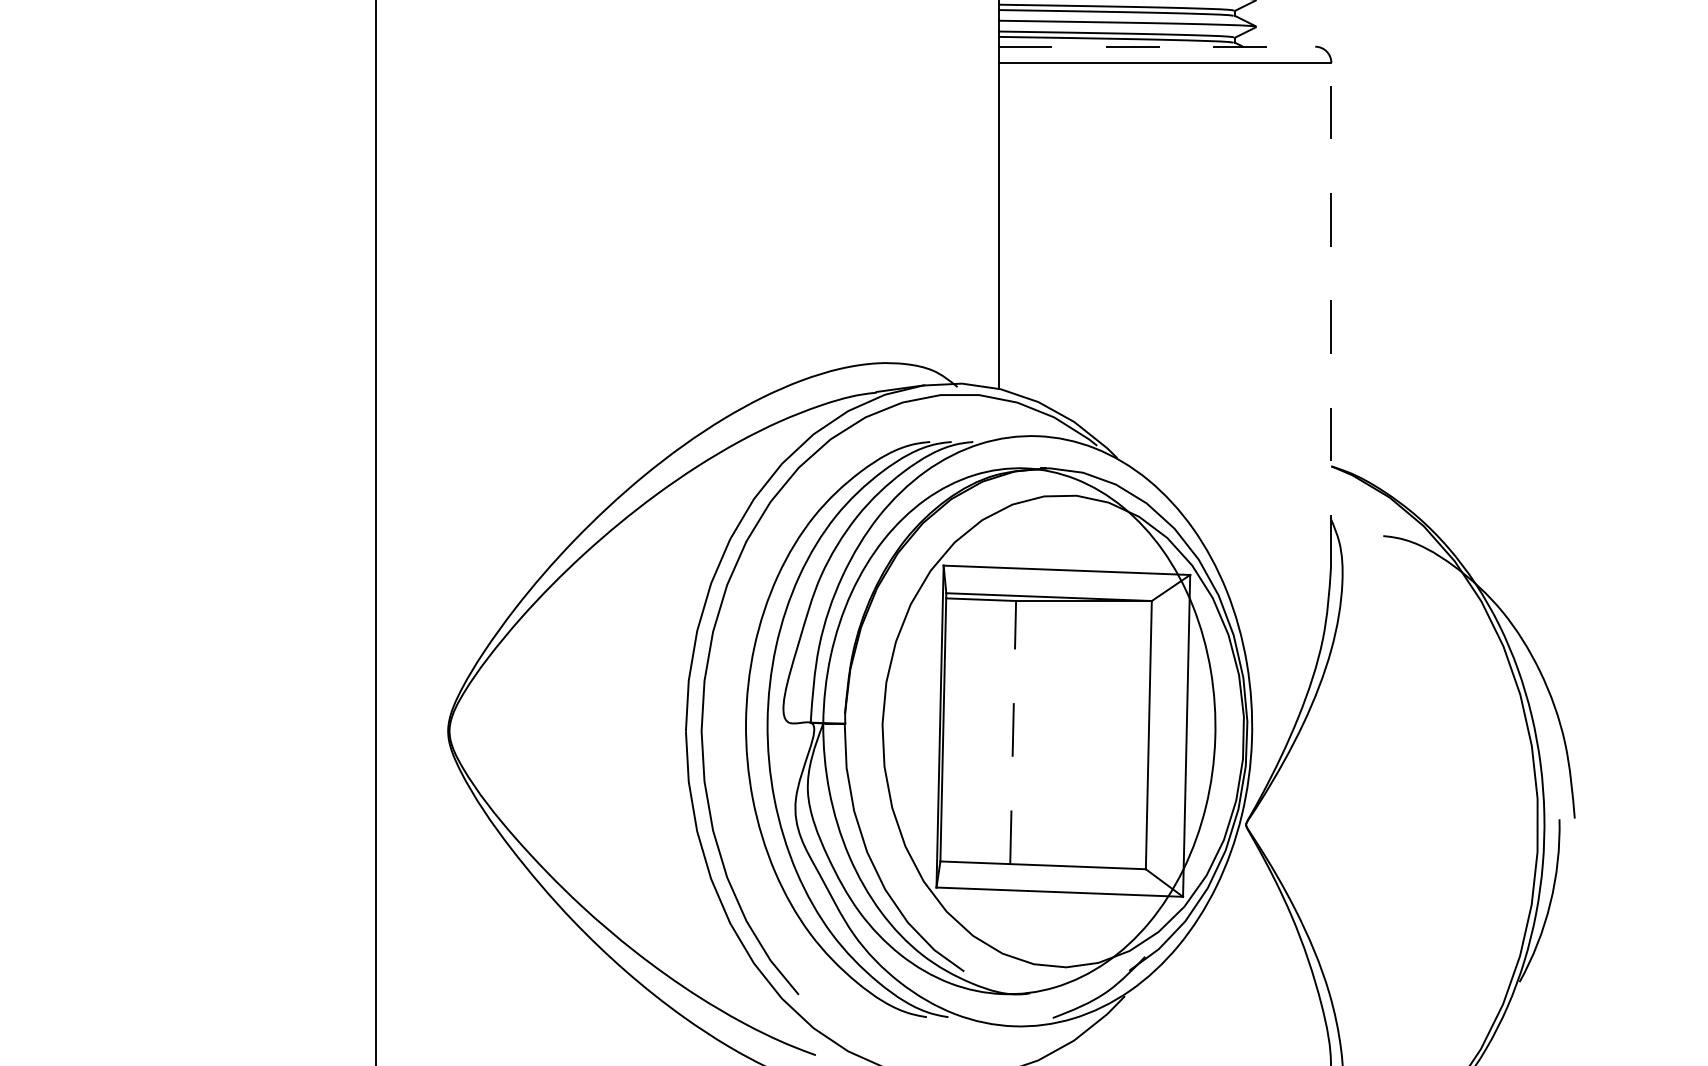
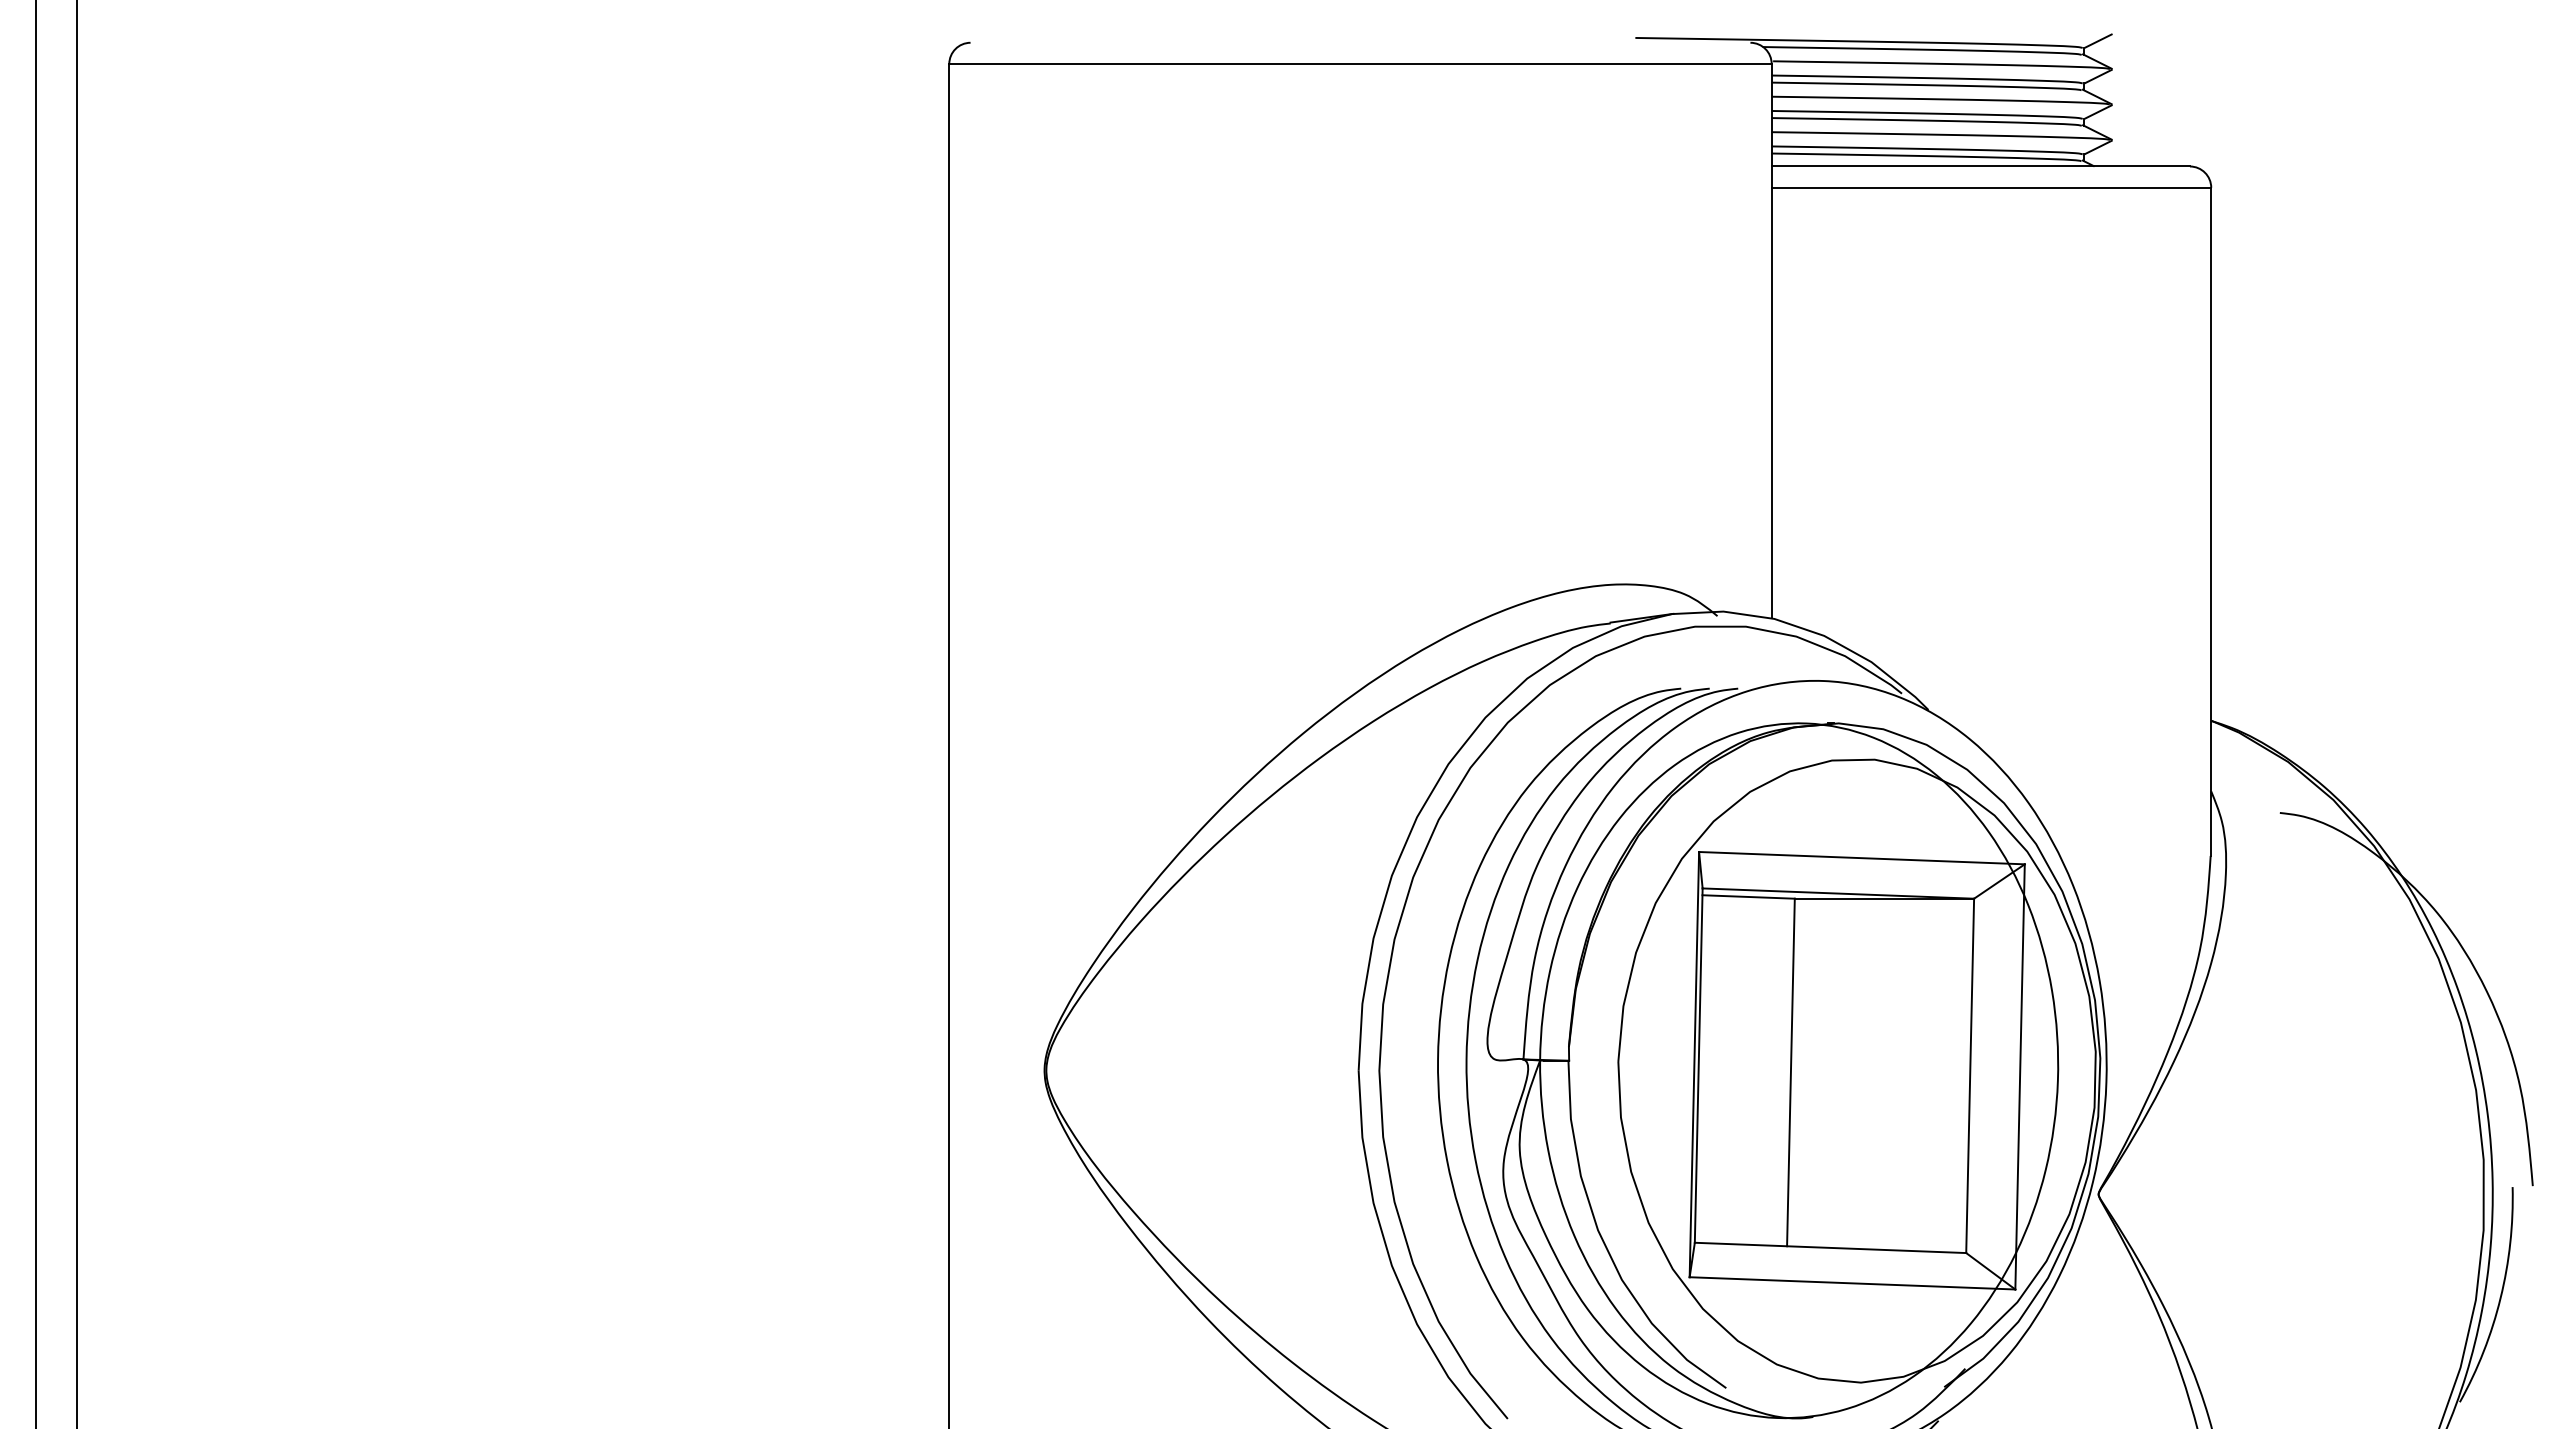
line: (1157, 46) -> (1981, 166), dashed -> solid
line: (1331, 315) -> (2211, 521), dashed -> solid
line: (1012, 732) -> (1790, 1072), dashed -> solid

